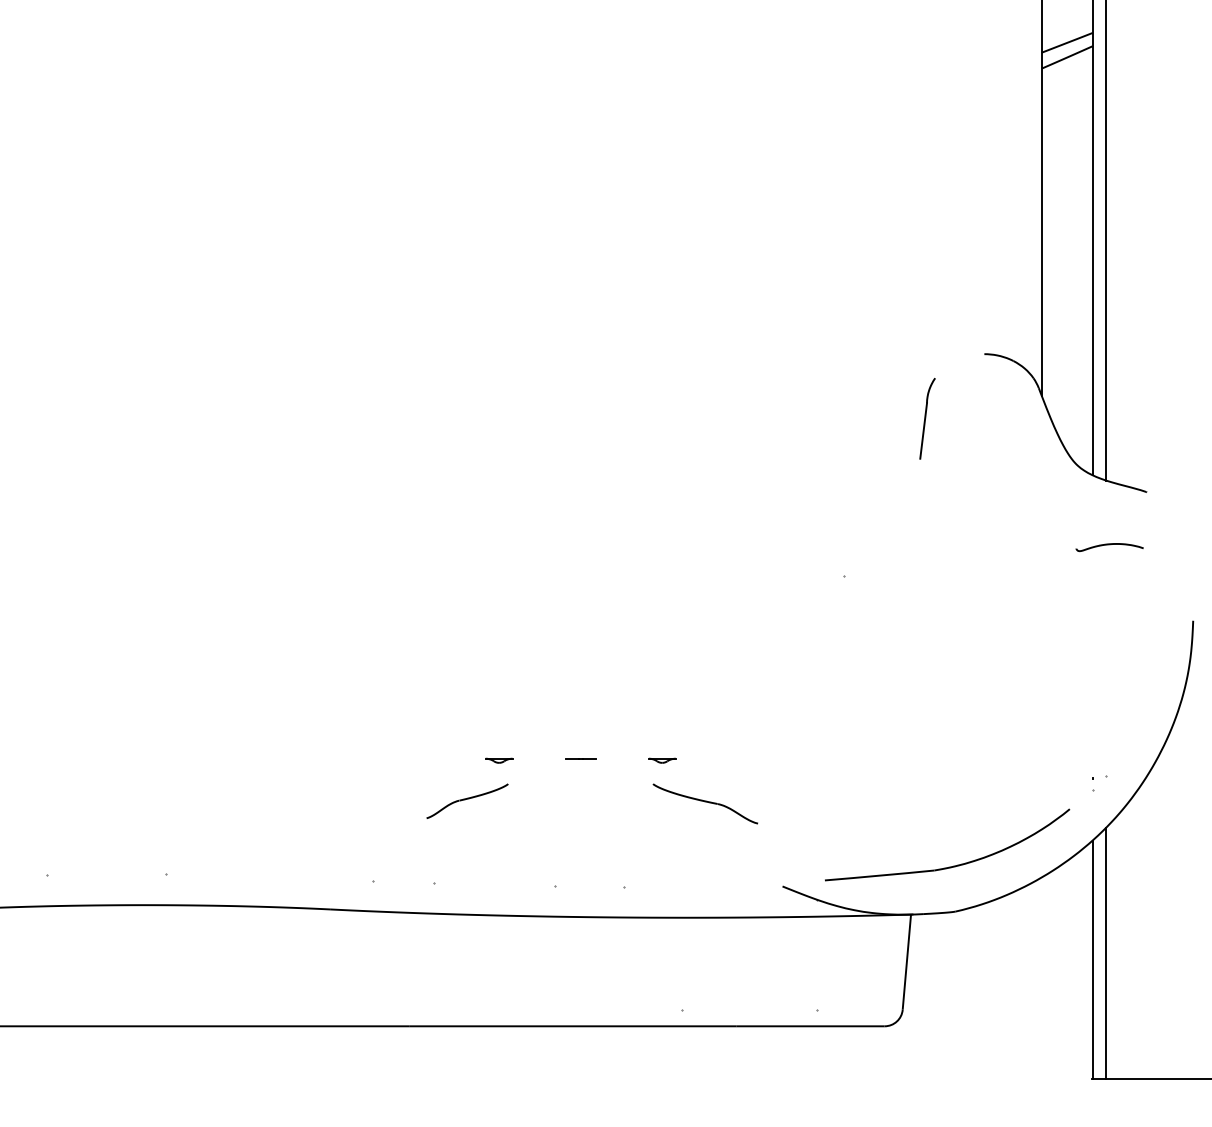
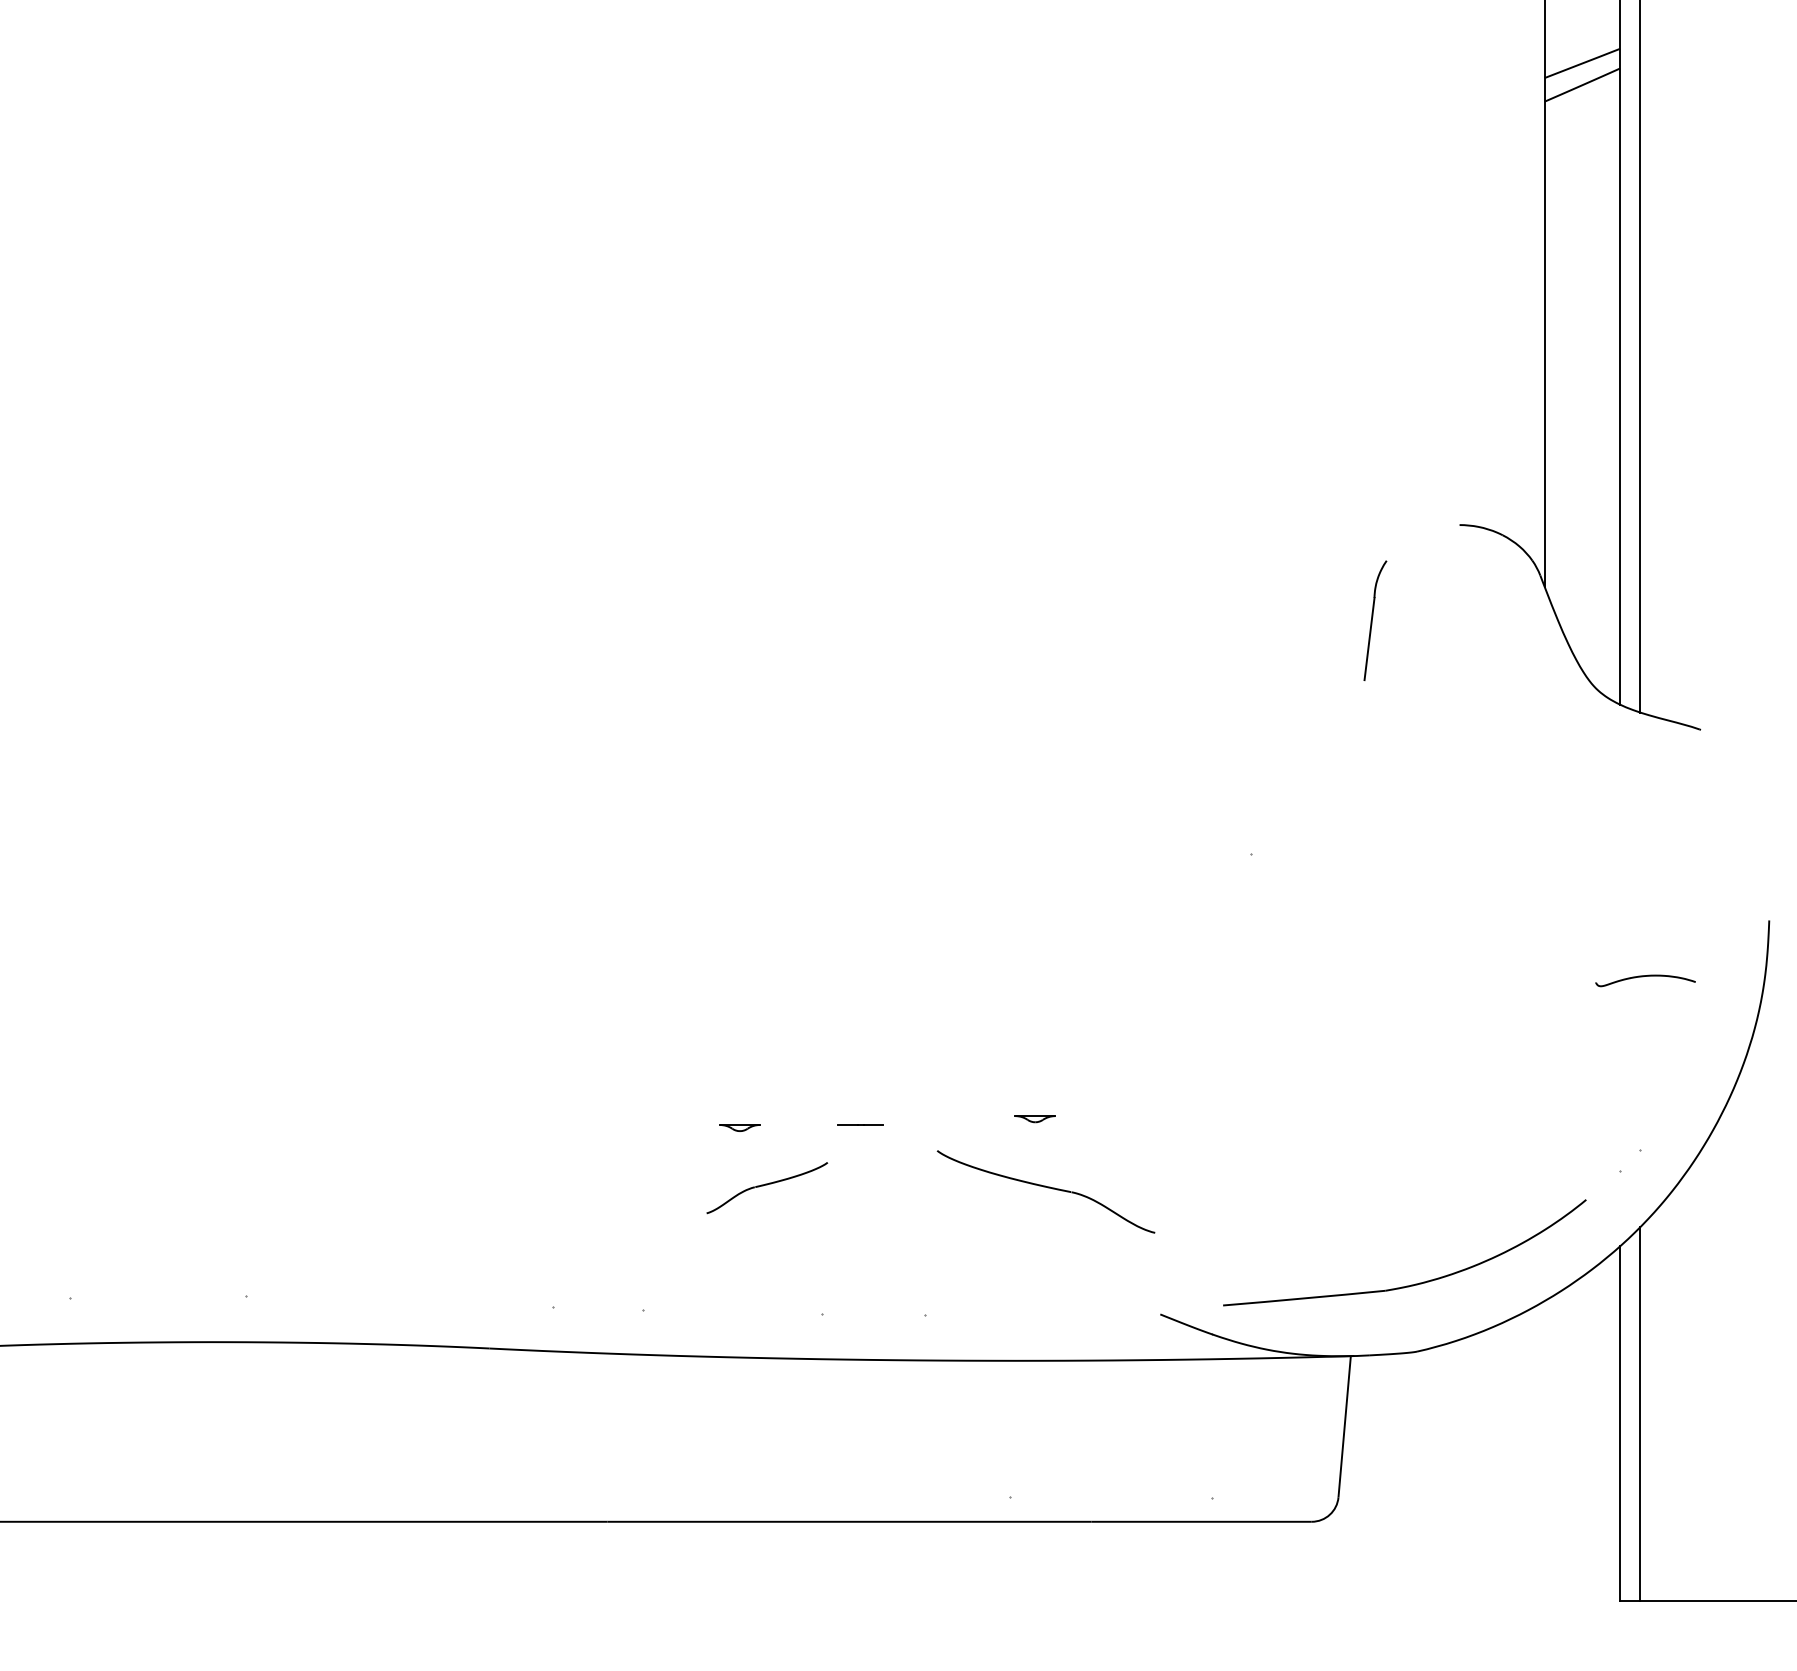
curve: (1109, 545) -> (1645, 977), moved
part: (662, 760) -> (1035, 1118), moved
part: (467, 800) -> (767, 1186), moved
part: (705, 803) -> (1046, 1191), size x1.4

